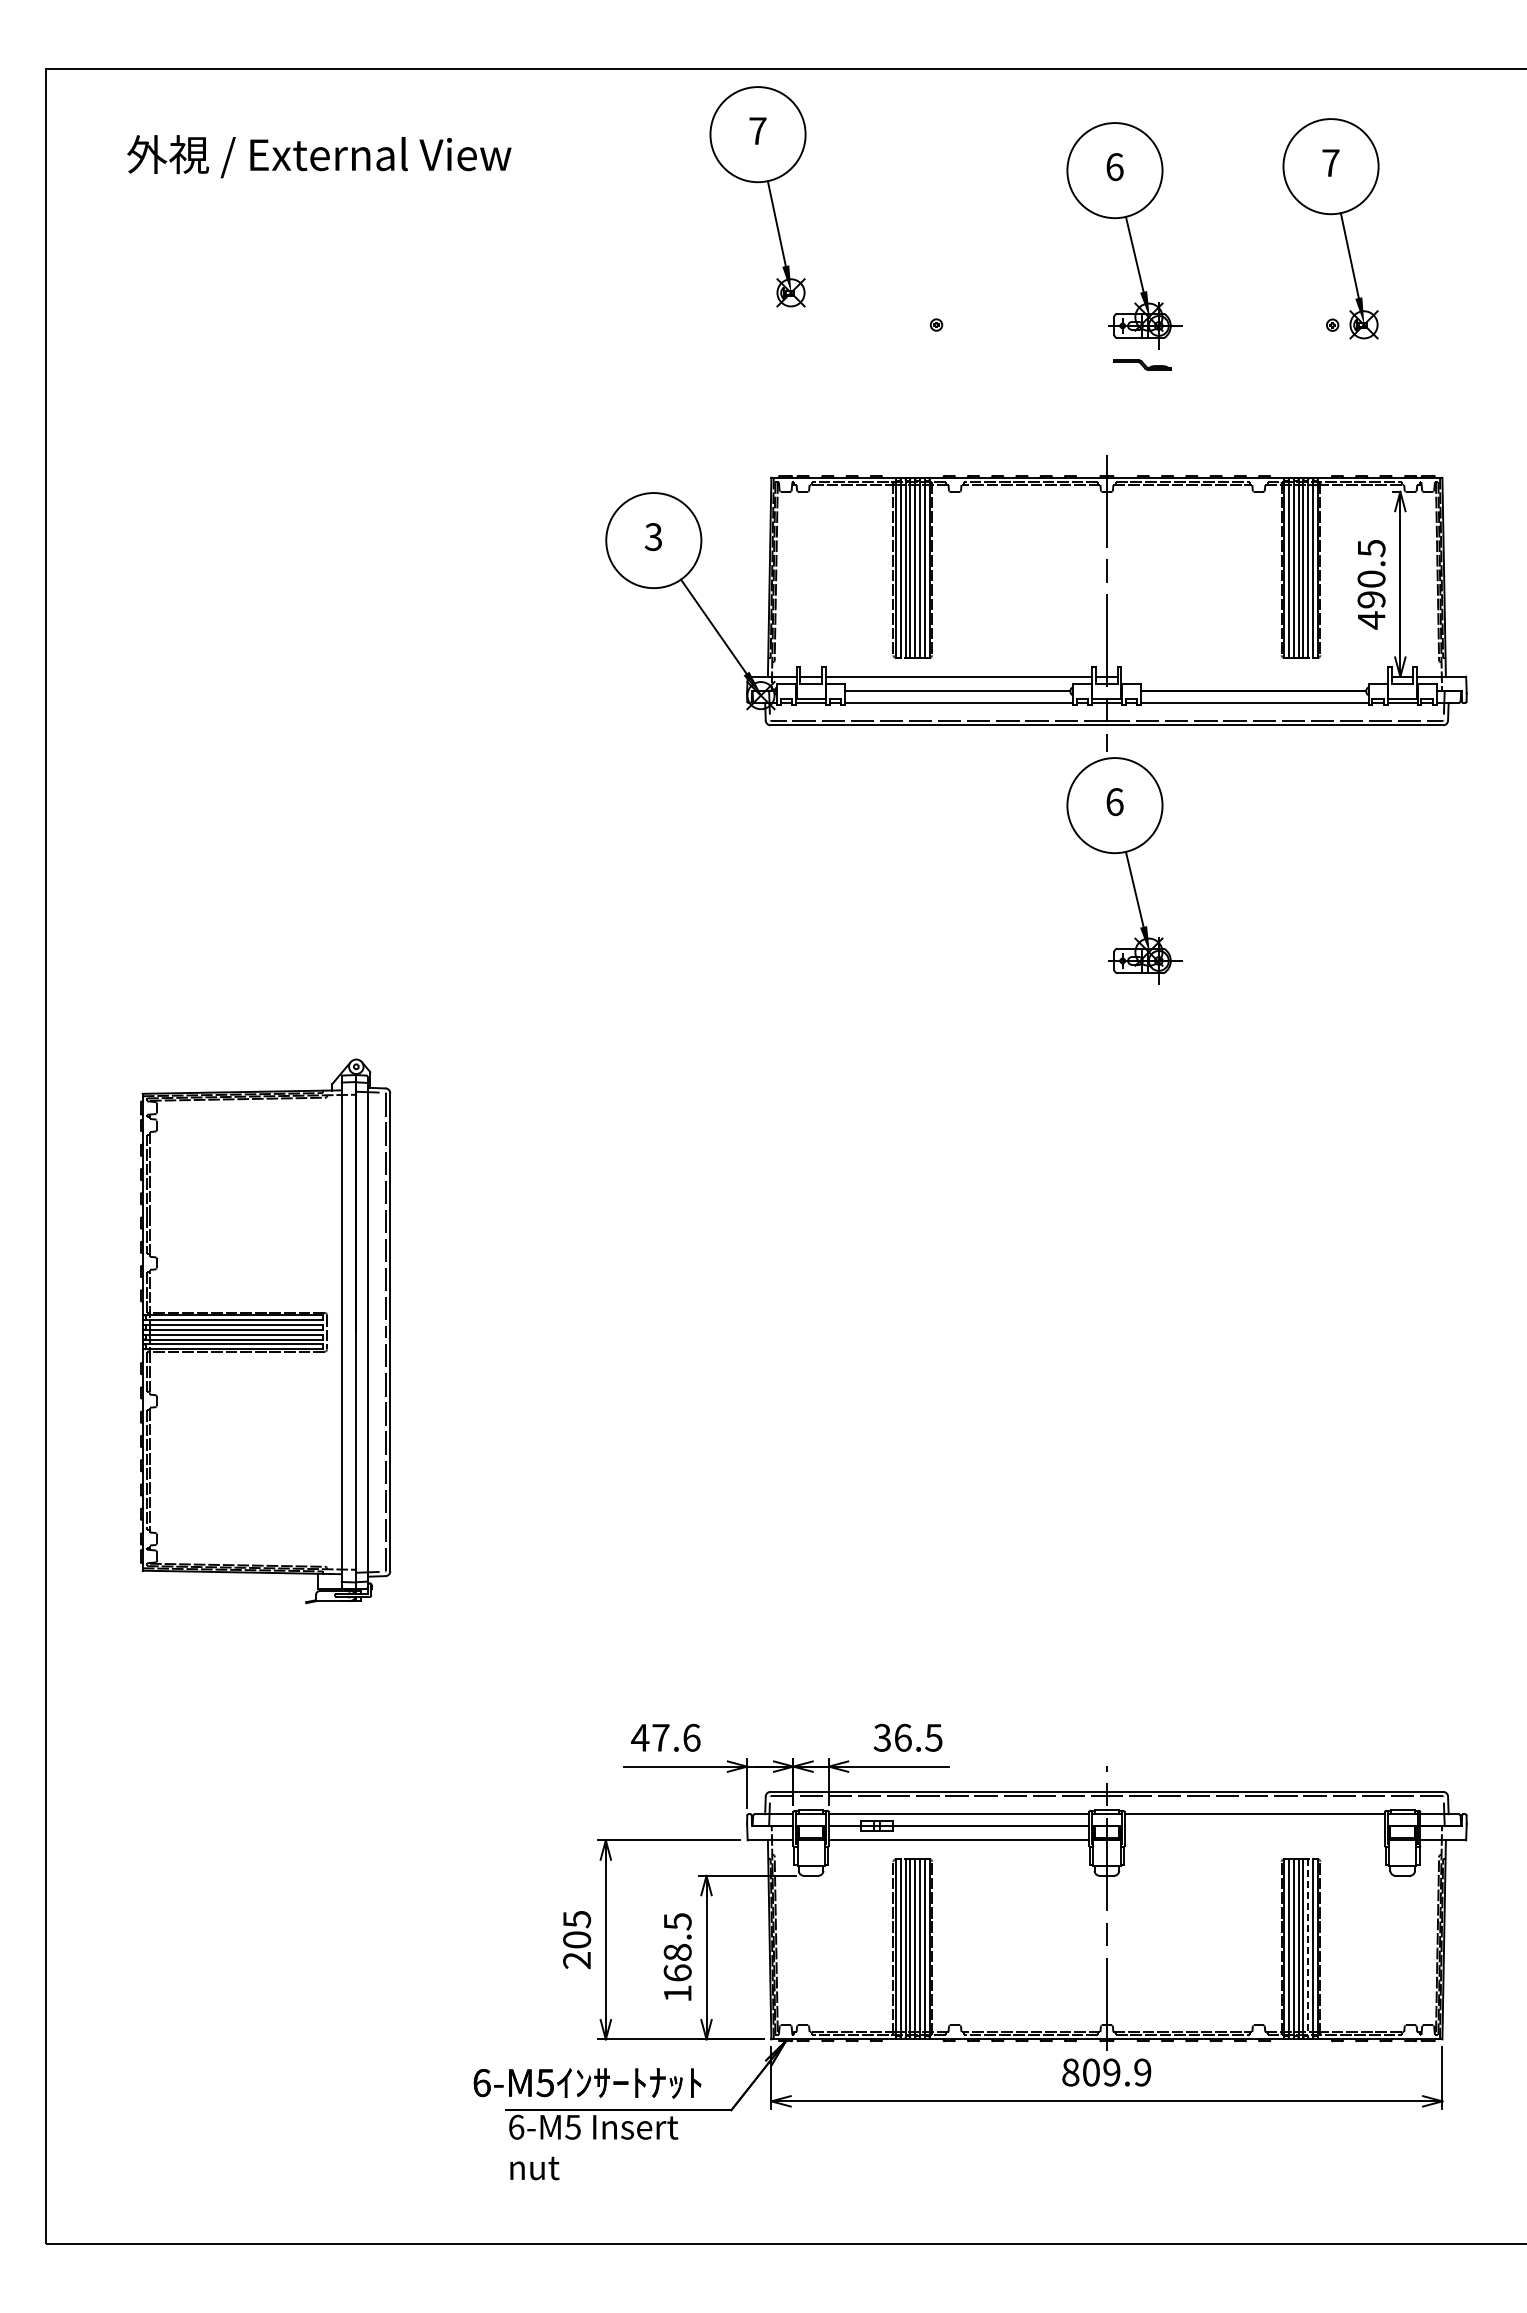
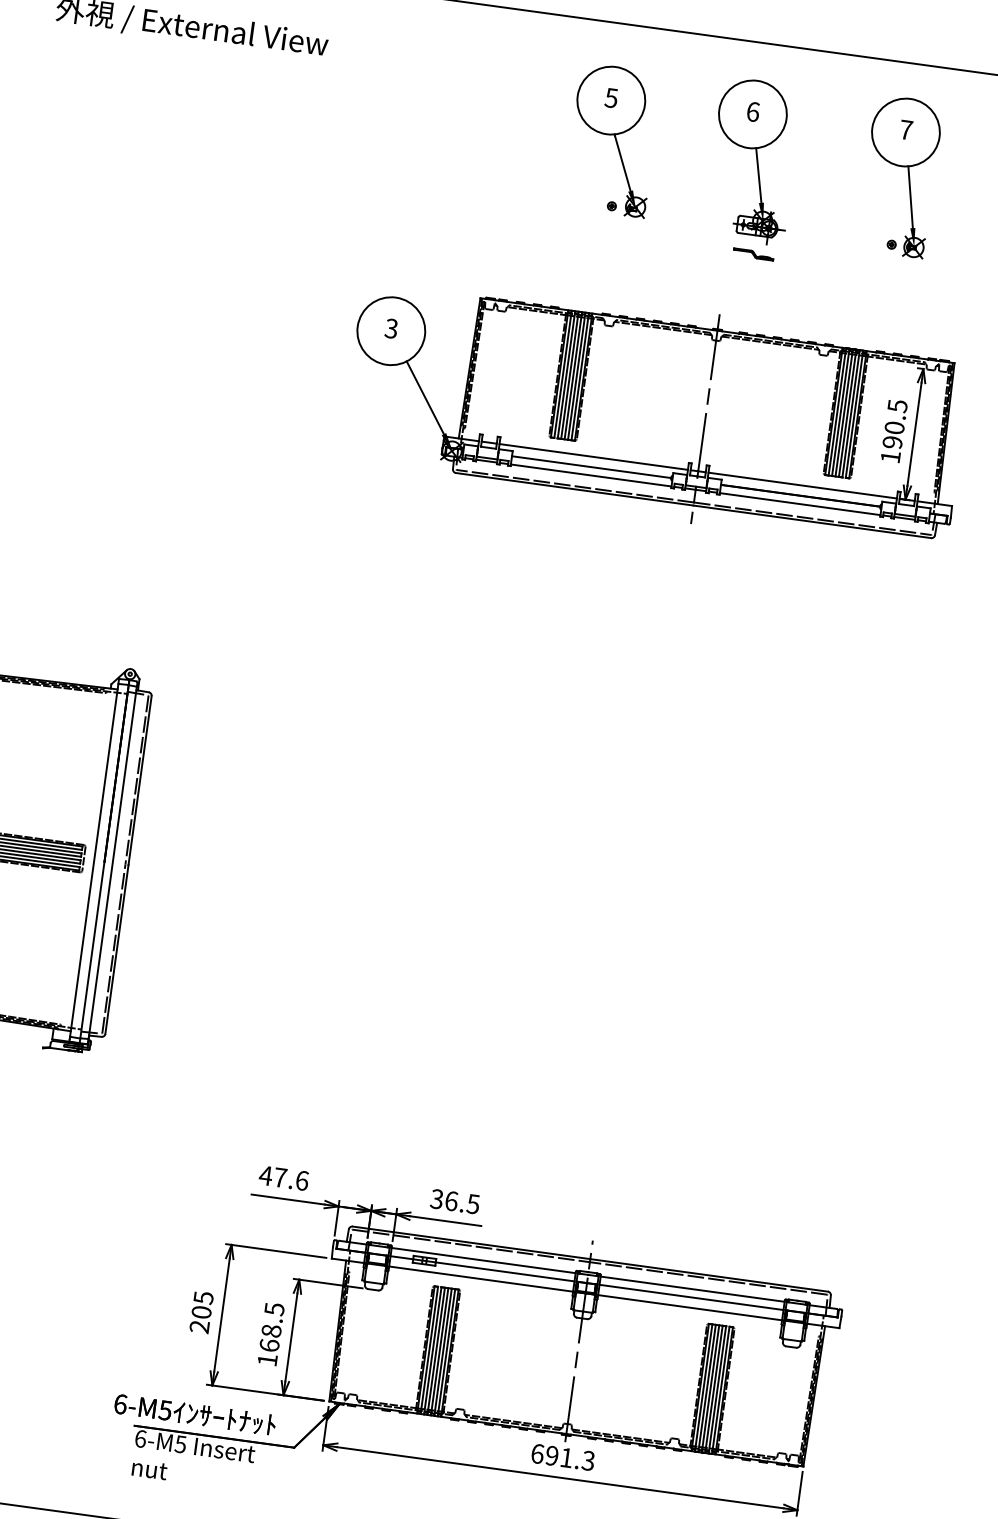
part: (769, 194) -> (506, 97), removed
part: (925, 232) -> (613, 139), added
text: (1371, 620) -> (890, 457), 490.5 -> 190.5
line: (1254, 676) -> (802, 485), added
part: (1124, 870) -> (691, 609), removed
line: (1254, 1825) -> (691, 1297), added
line: (1254, 1840) -> (689, 1307), added
line: (1308, 1949) -> (717, 1389), dashed -> solid
text: (1106, 2072) -> (562, 1457), 809.9 -> 691.3

